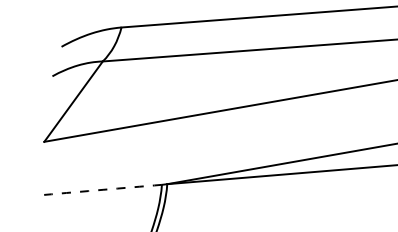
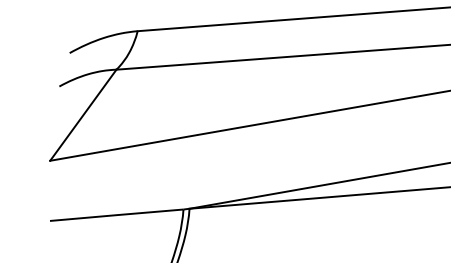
arc: (103, 189) -> (117, 214), dashed -> solid

